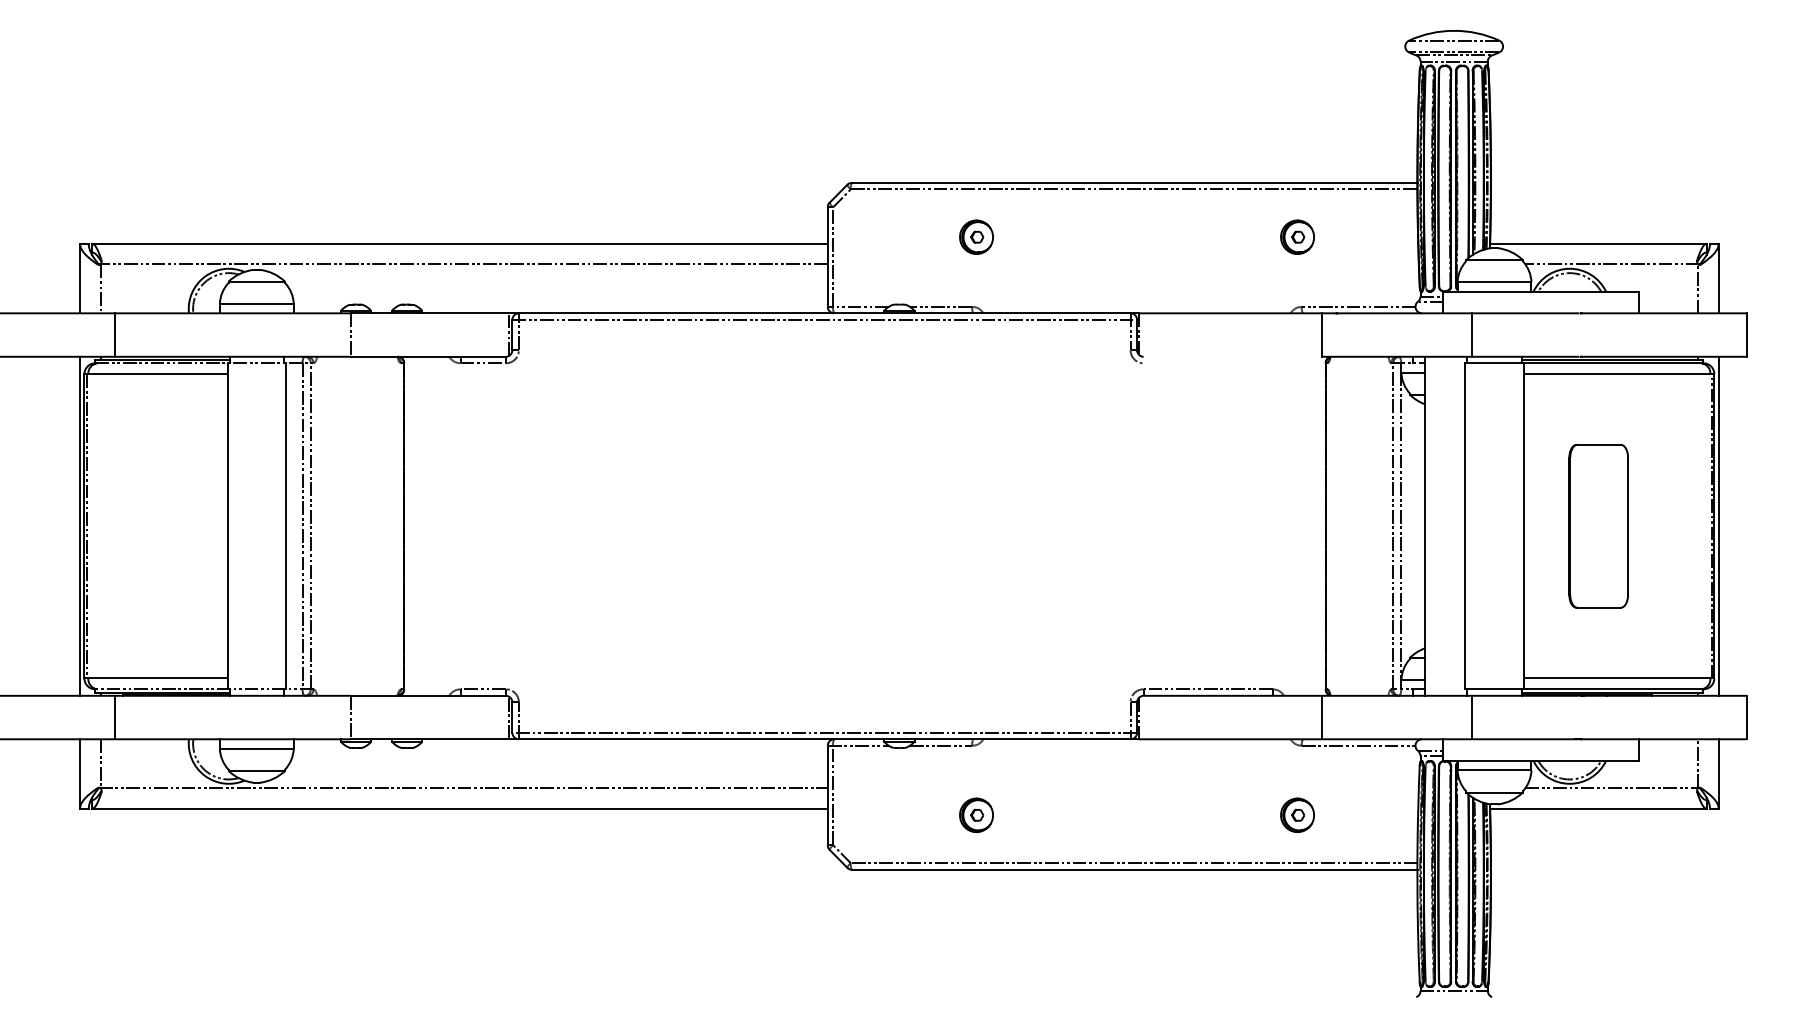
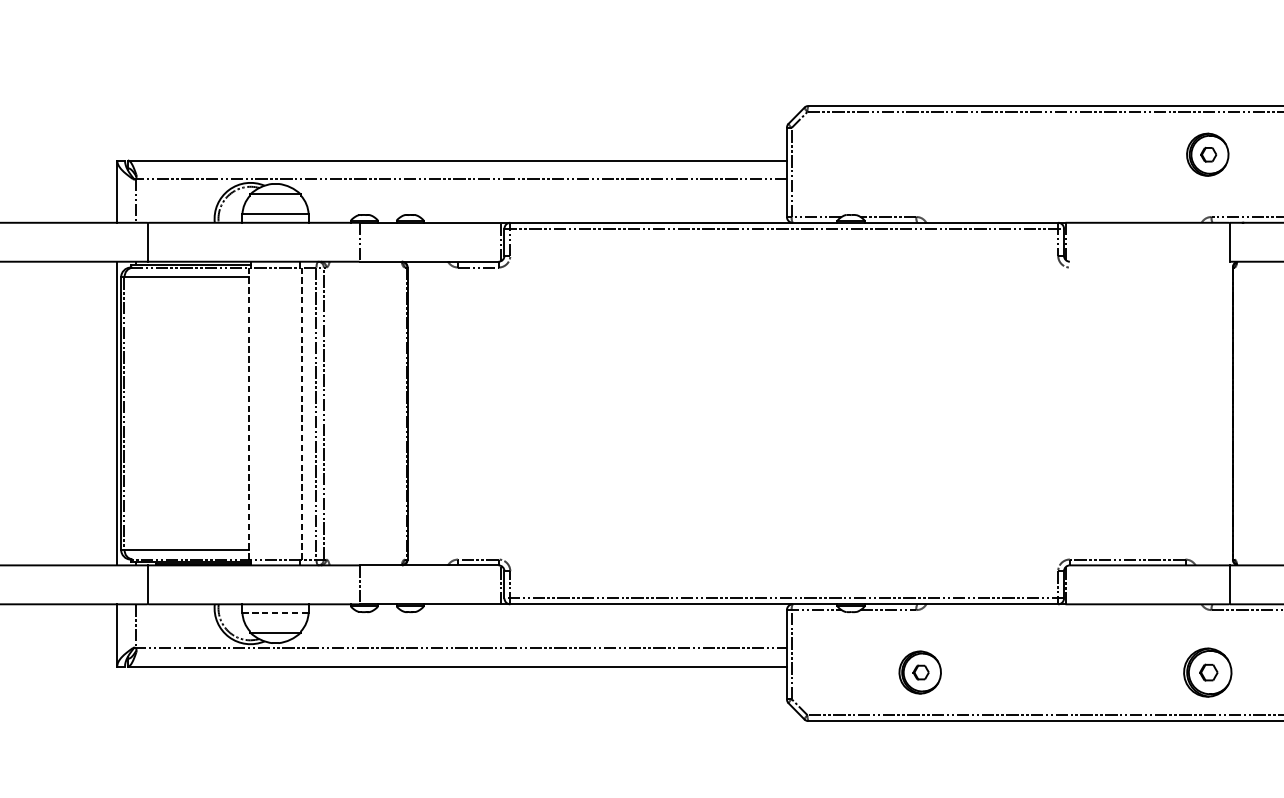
part: (976, 236) -> (920, 153), removed
part: (1297, 236) -> (1207, 153), size x1.4
line: (227, 526) -> (249, 413), solid -> dashed
line: (285, 526) -> (301, 413), solid -> dashed
line: (256, 748) -> (275, 612), solid -> dashed
part: (976, 814) -> (920, 671), size x1.4
part: (1297, 814) -> (1207, 671), size x1.6

